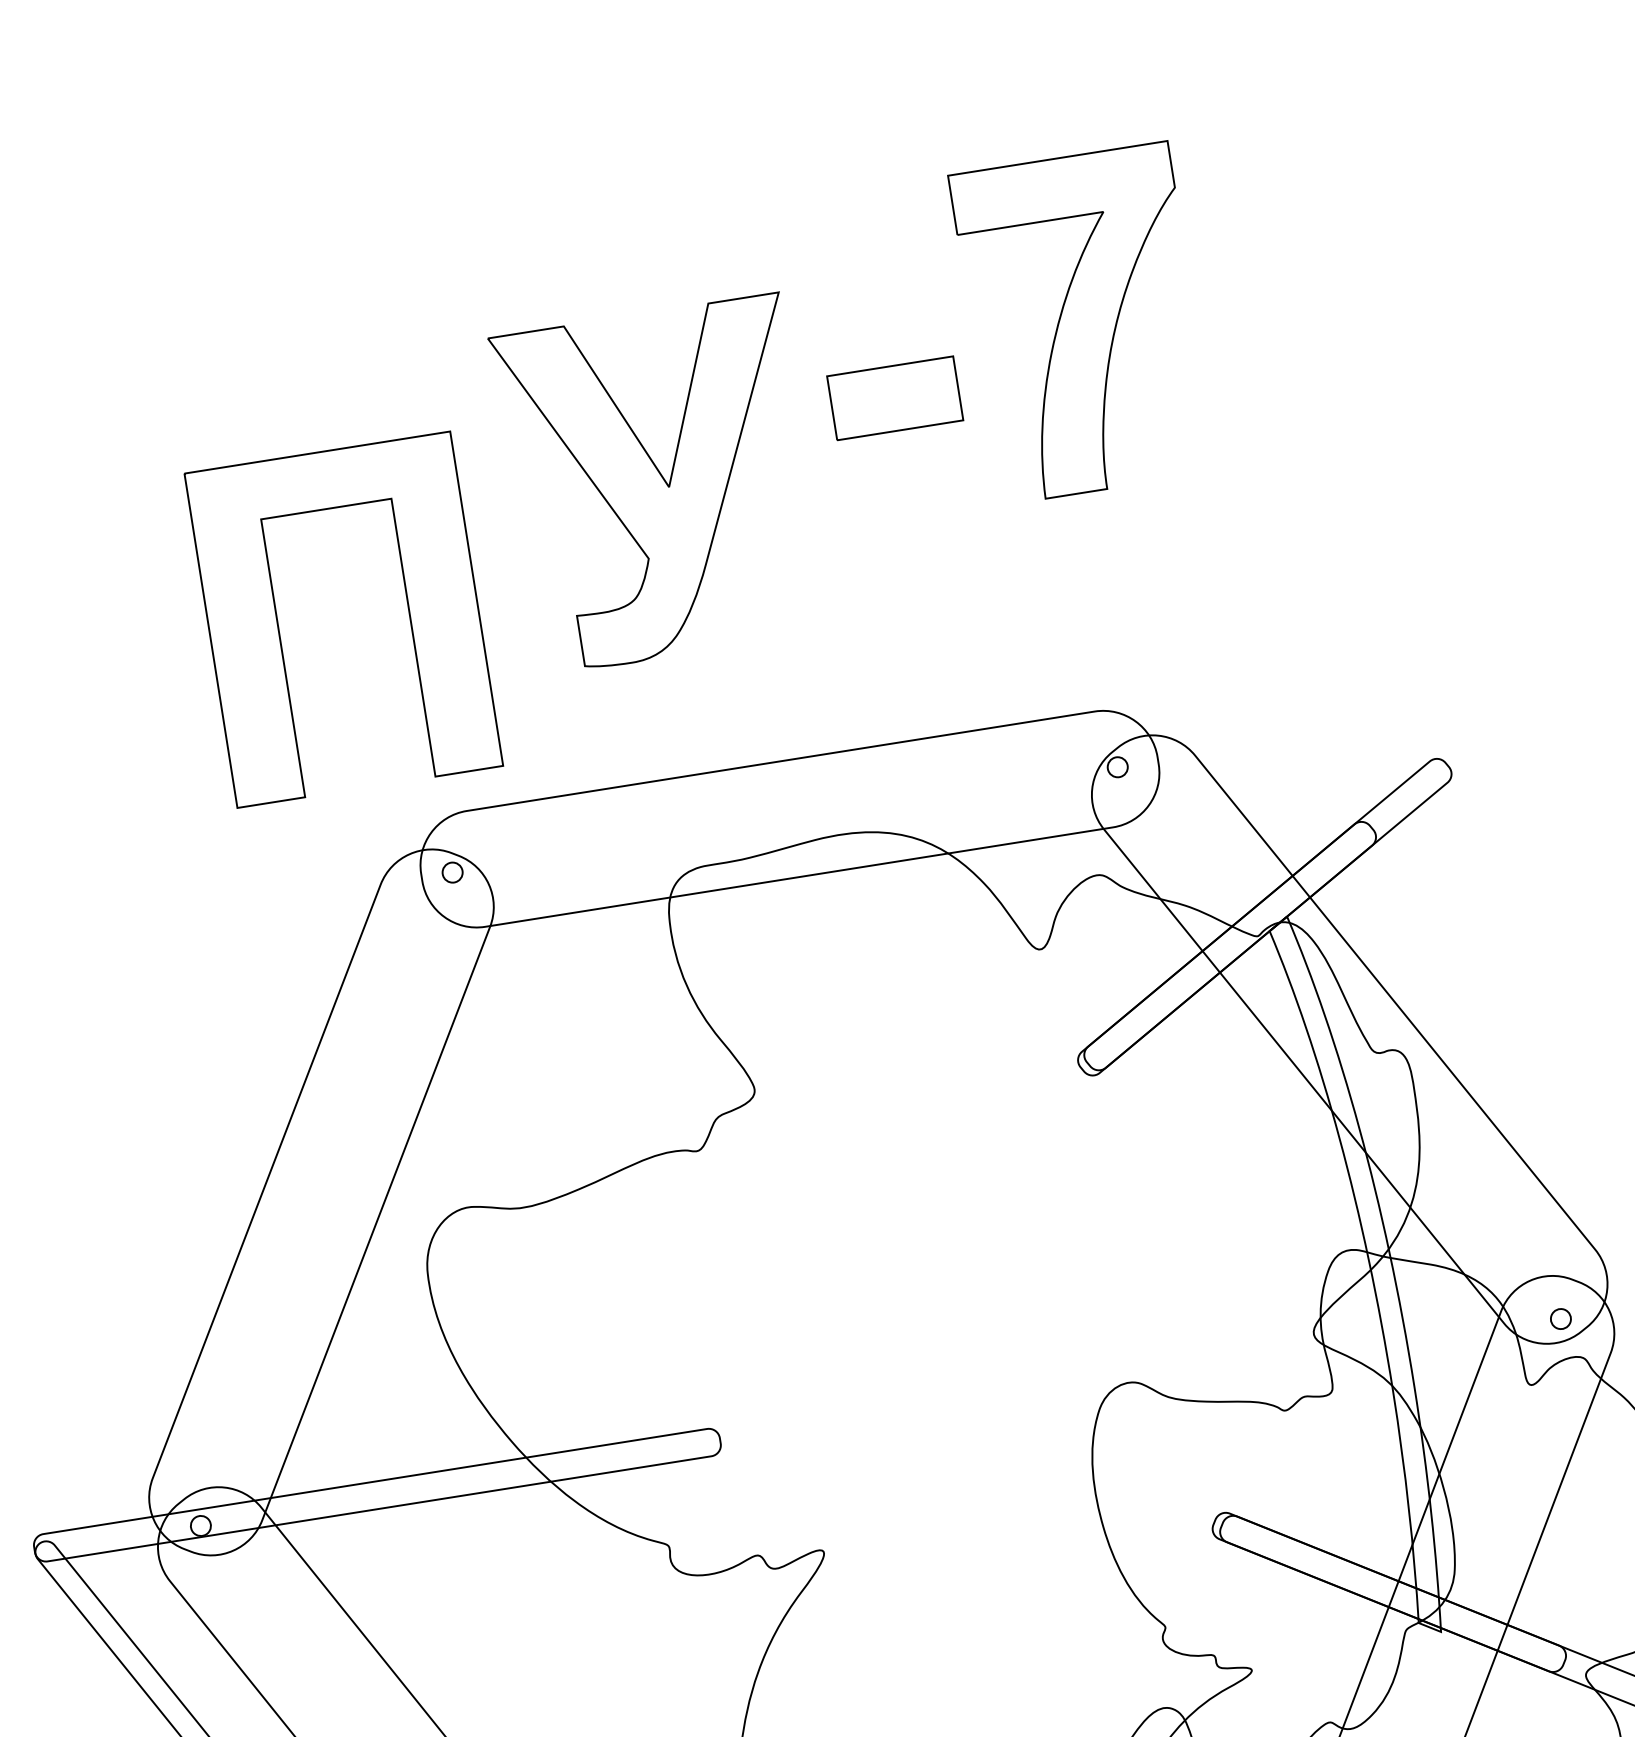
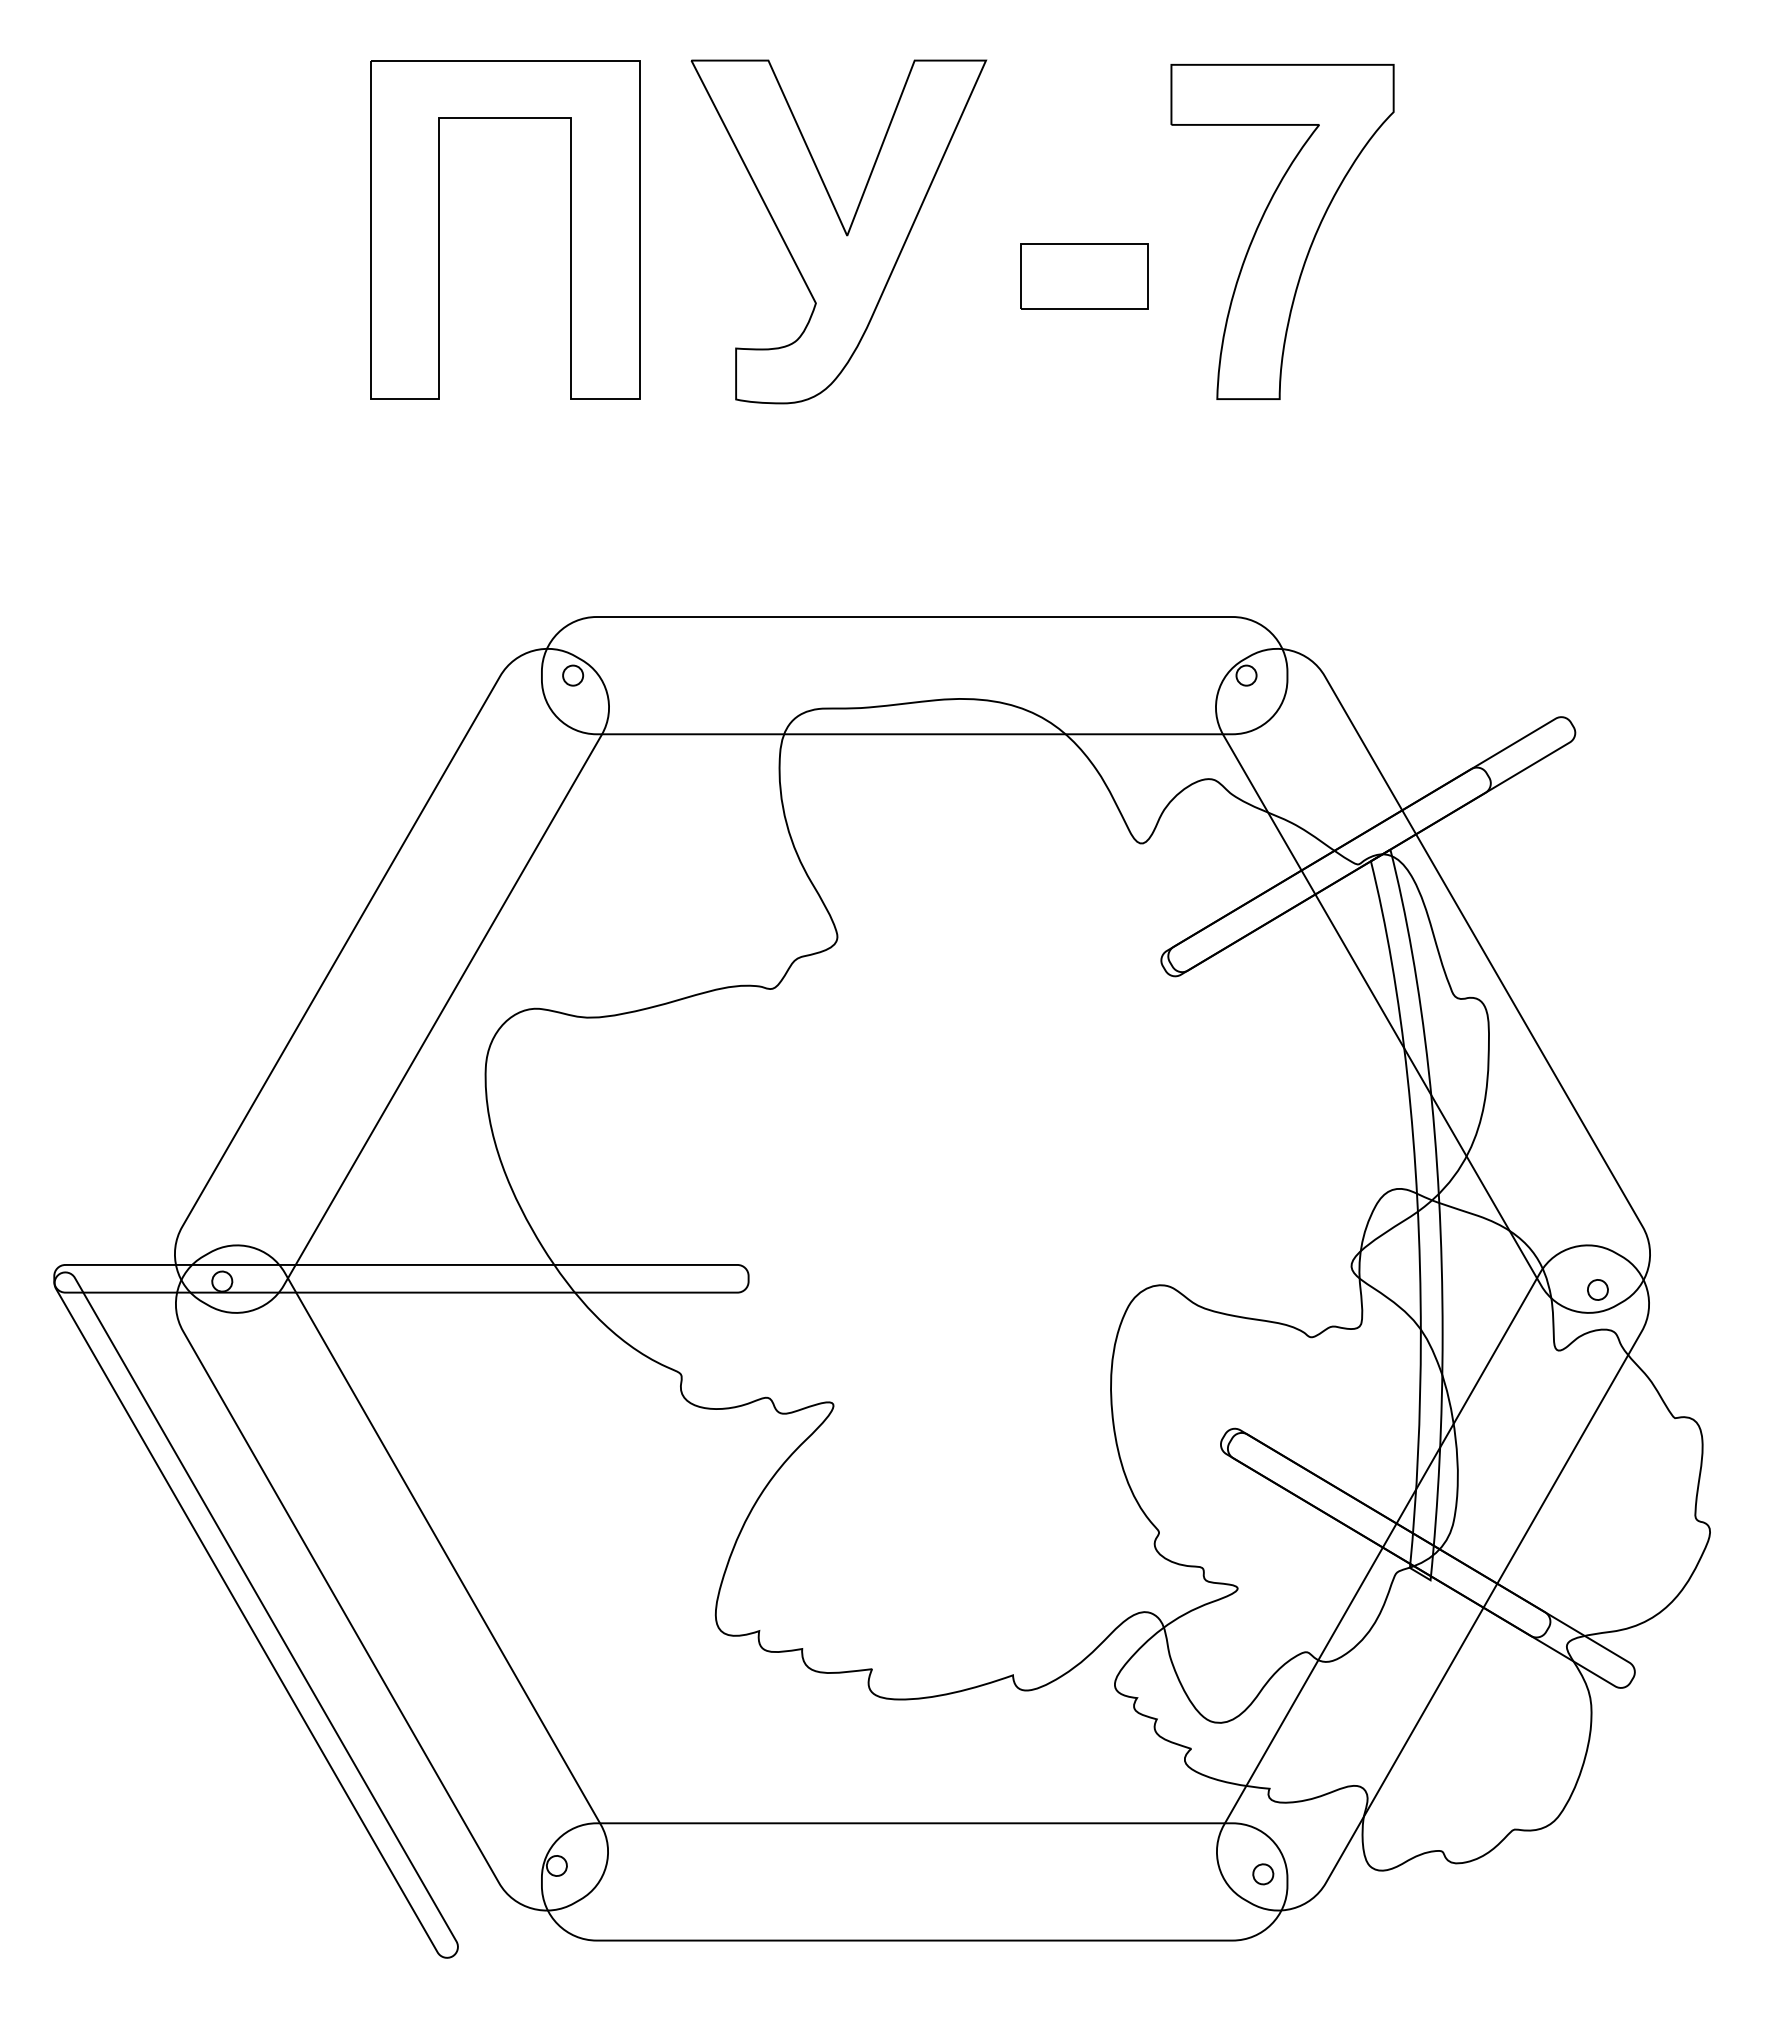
part: (659, 484) -> (838, 231), moved
part: (408, 609) -> (570, 229), moved

